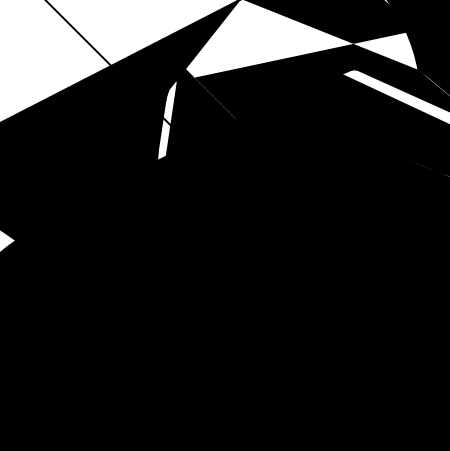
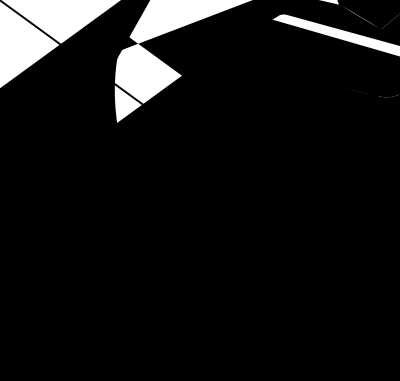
fill: (196, 130) -> (147, 91), removed

